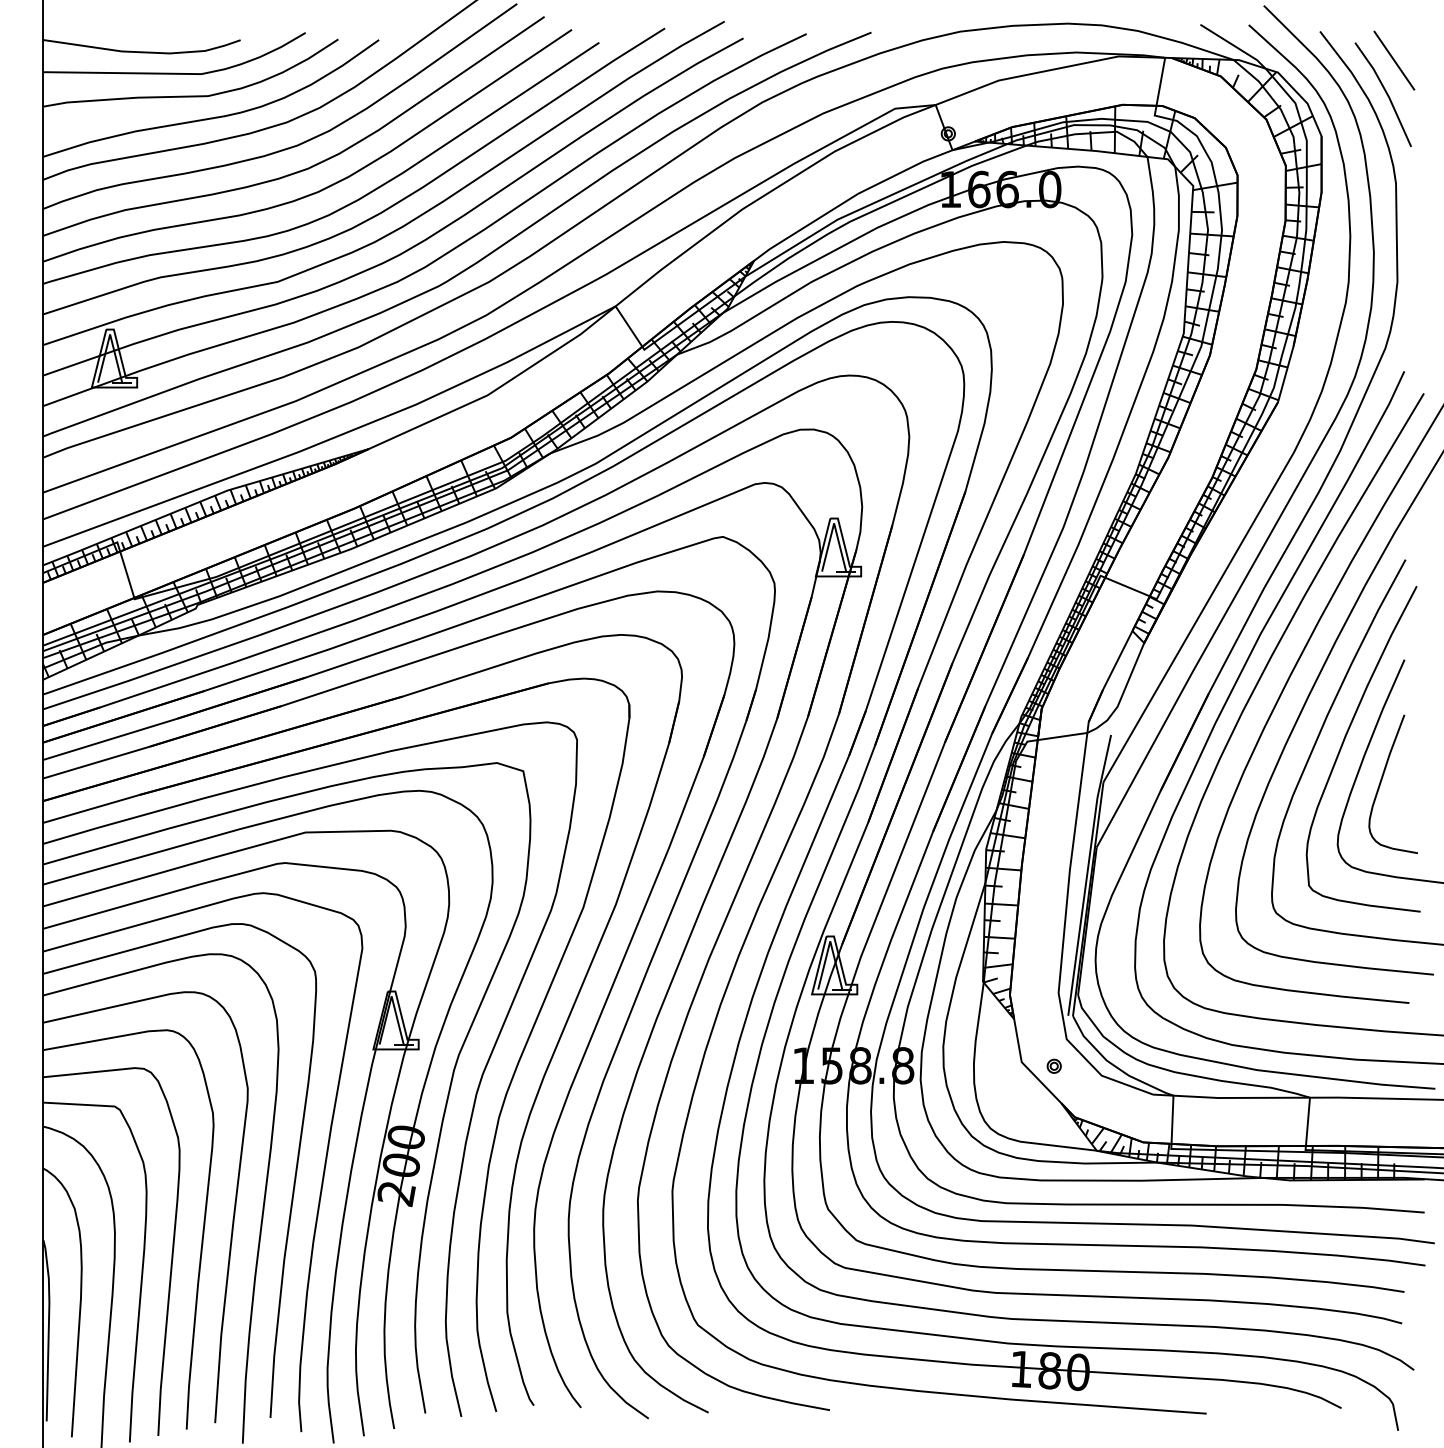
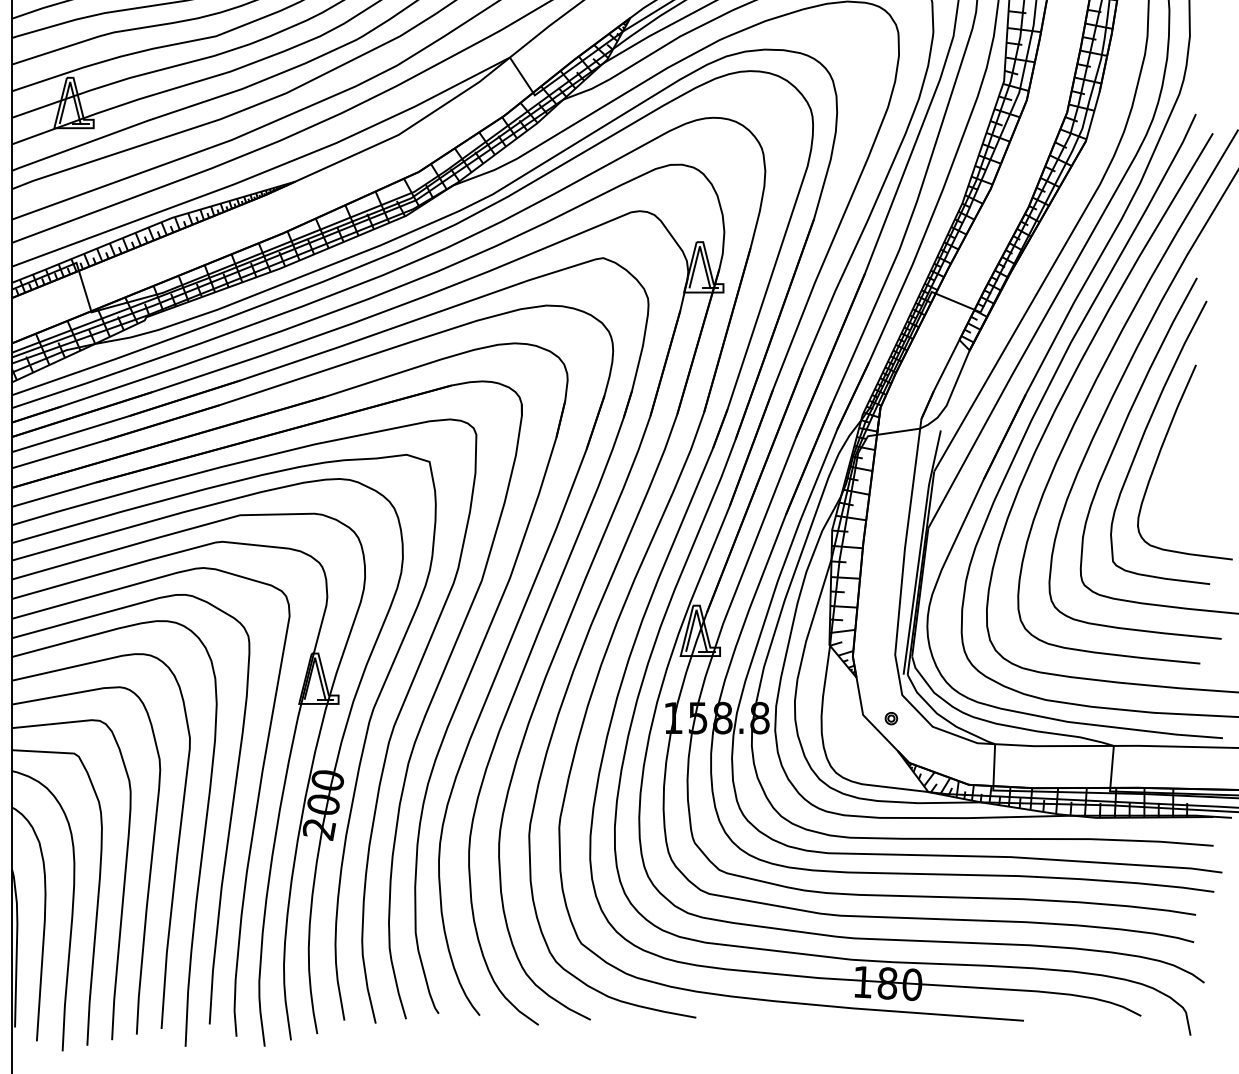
curve: (1382, 780) -> (1176, 470), removed

